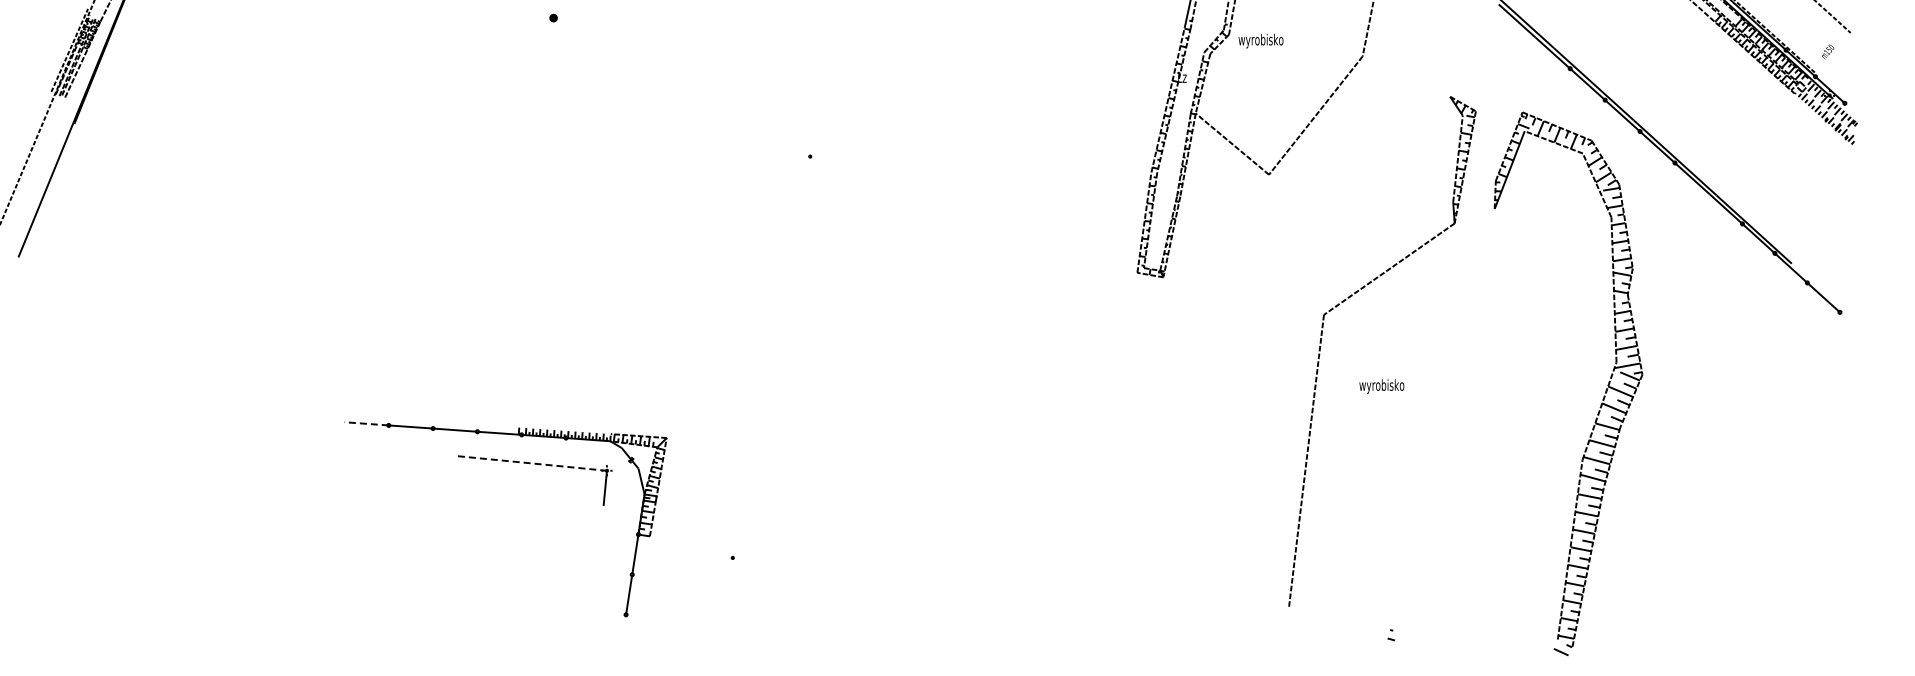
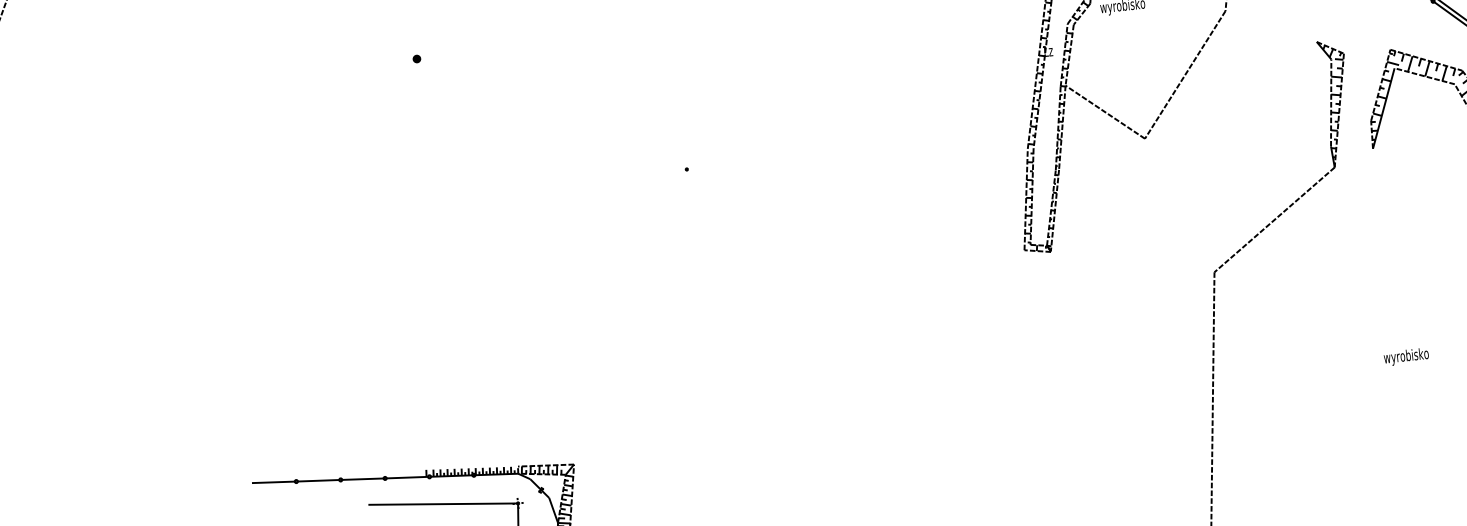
text: (1381, 386) -> (1406, 356), moved
line: (366, 423) -> (273, 482), dashed -> solid
line: (532, 463) -> (443, 504), dashed -> solid

